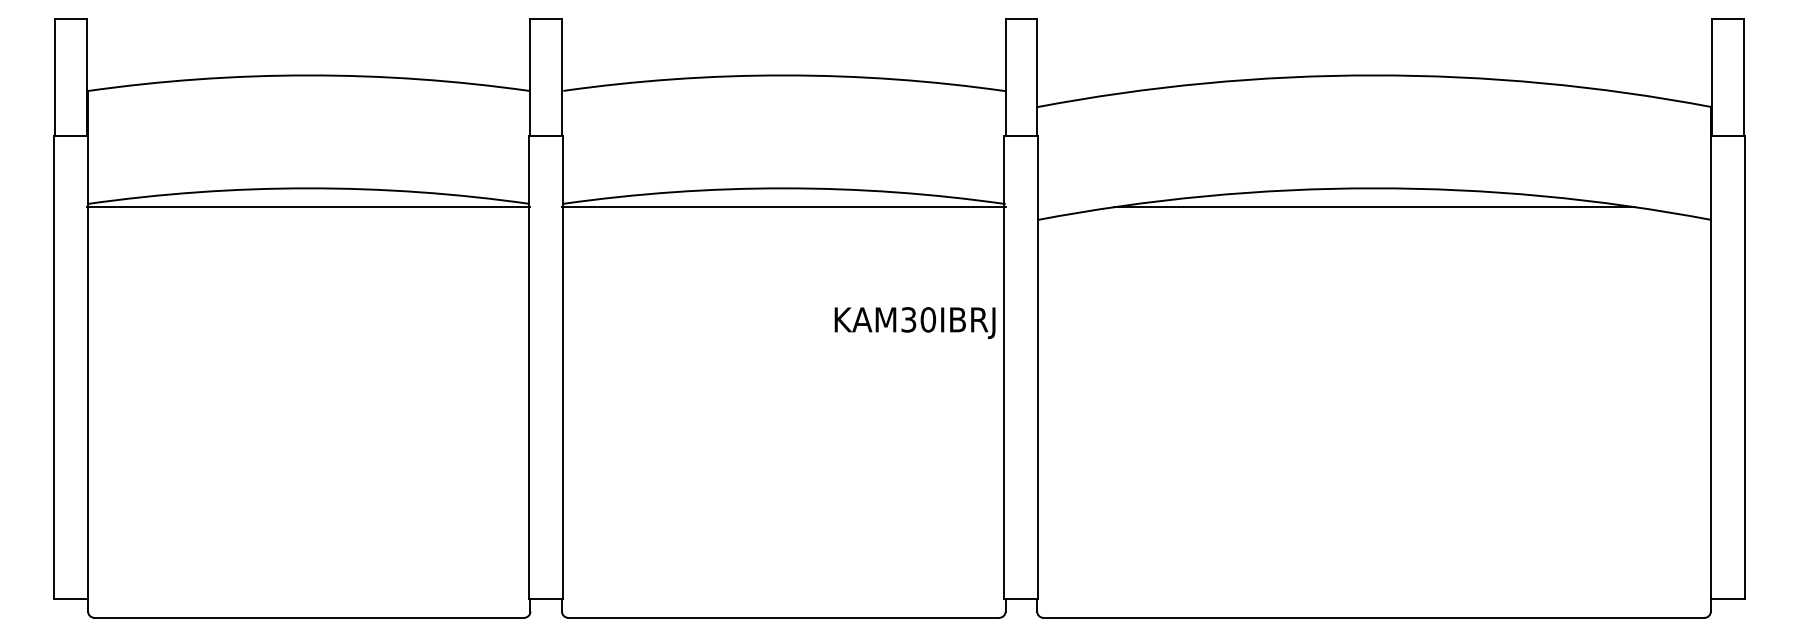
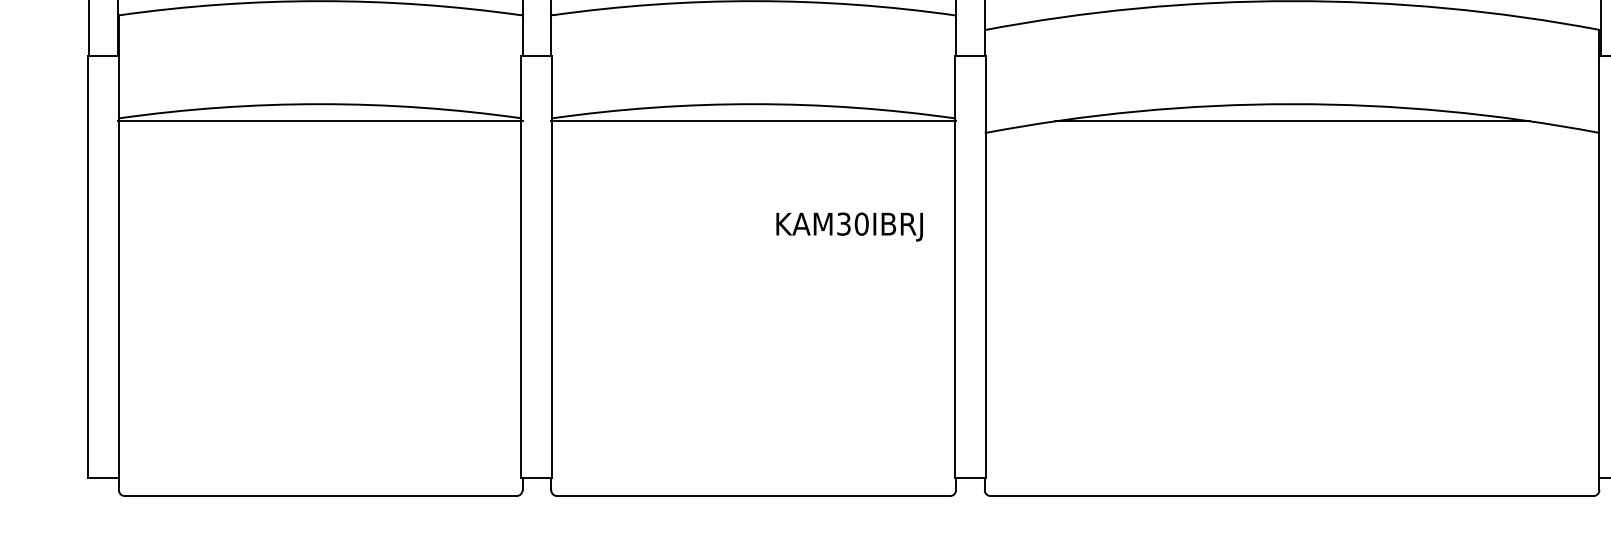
text: (914, 322) -> (849, 226), moved

